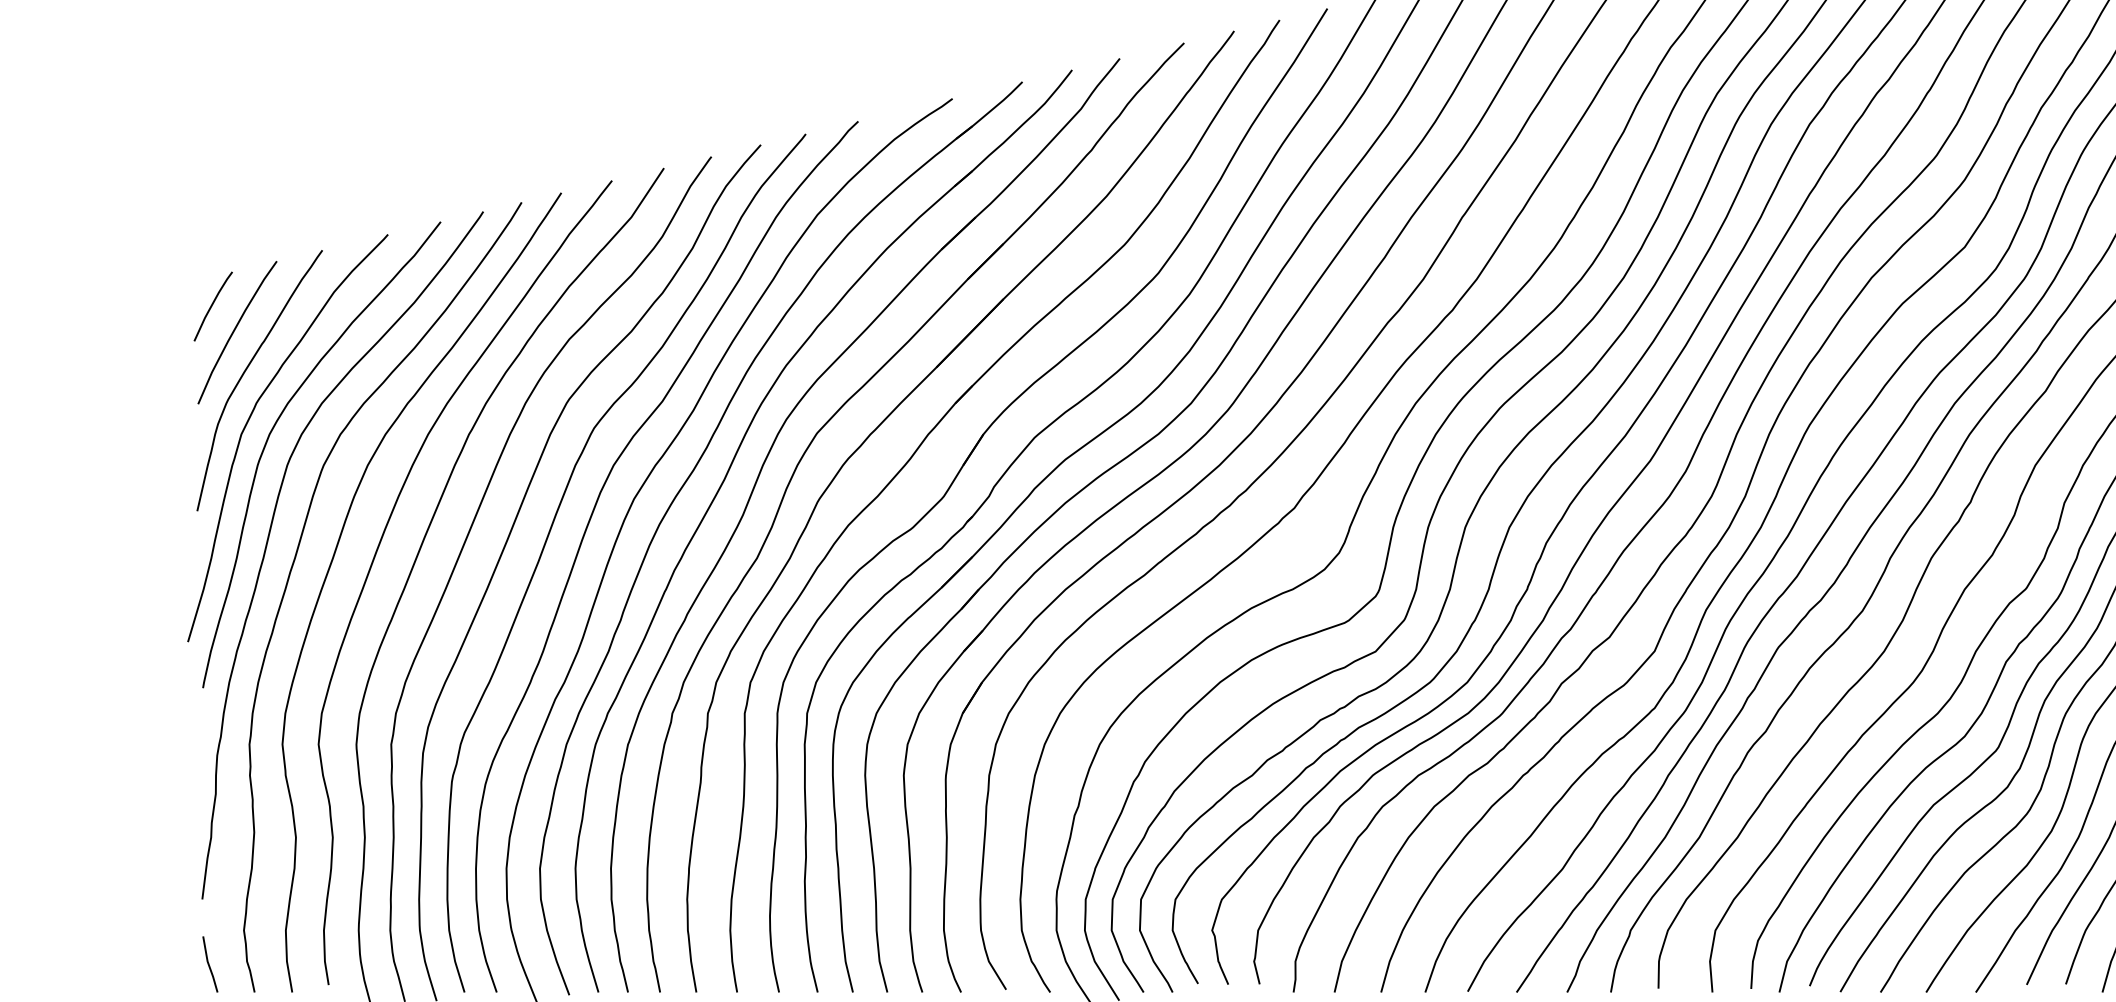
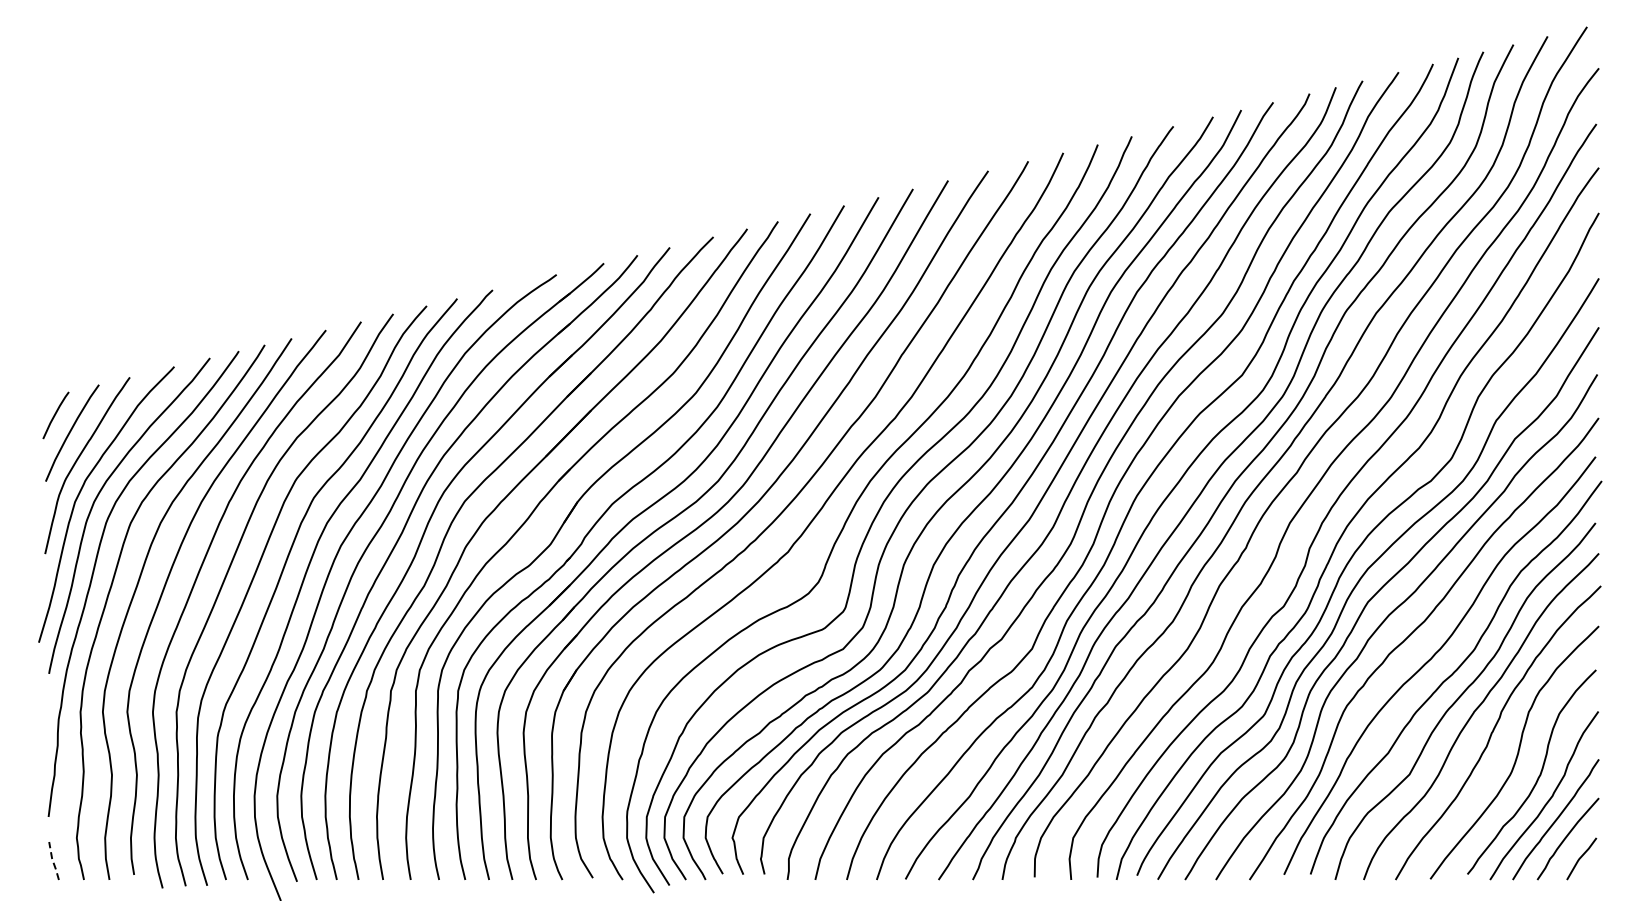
line: (208, 963) -> (52, 860), solid -> dashed

